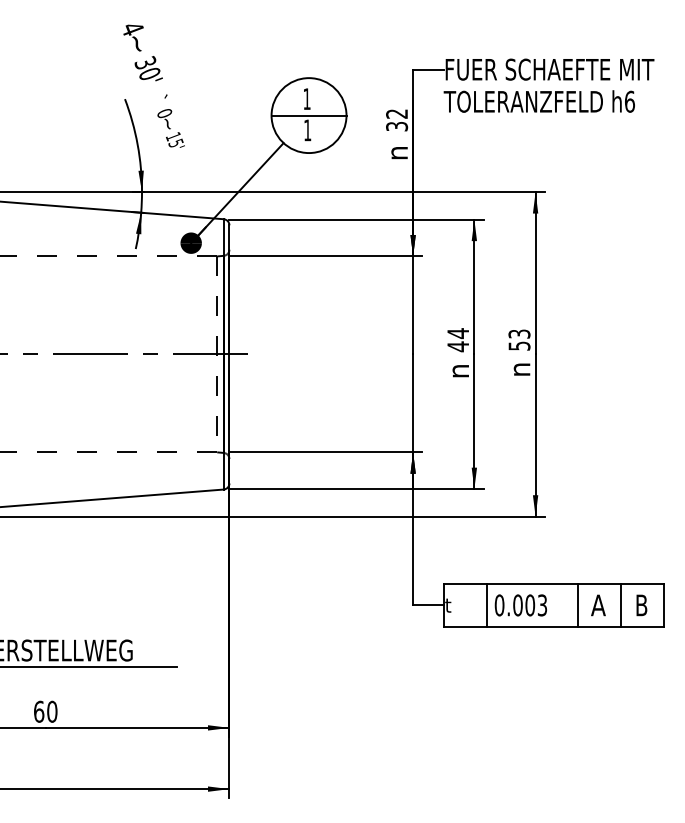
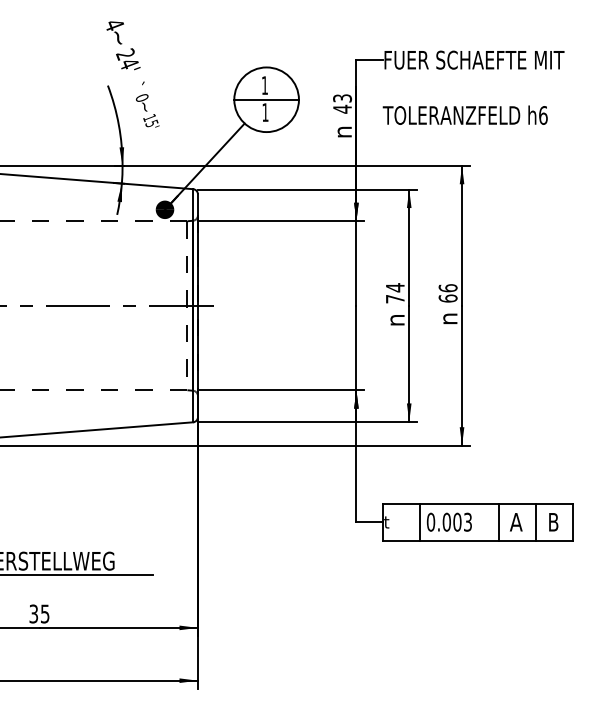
text: (147, 67) -> (127, 58), 30' -> 24'
text: (538, 101) -> (464, 115), moved
text: (397, 120) -> (342, 104), 32 -> 43
text: (519, 339) -> (448, 292), 53 -> 66
text: (457, 346) -> (394, 298), 44 -> 74
text: (45, 711) -> (39, 613), 60 -> 35

